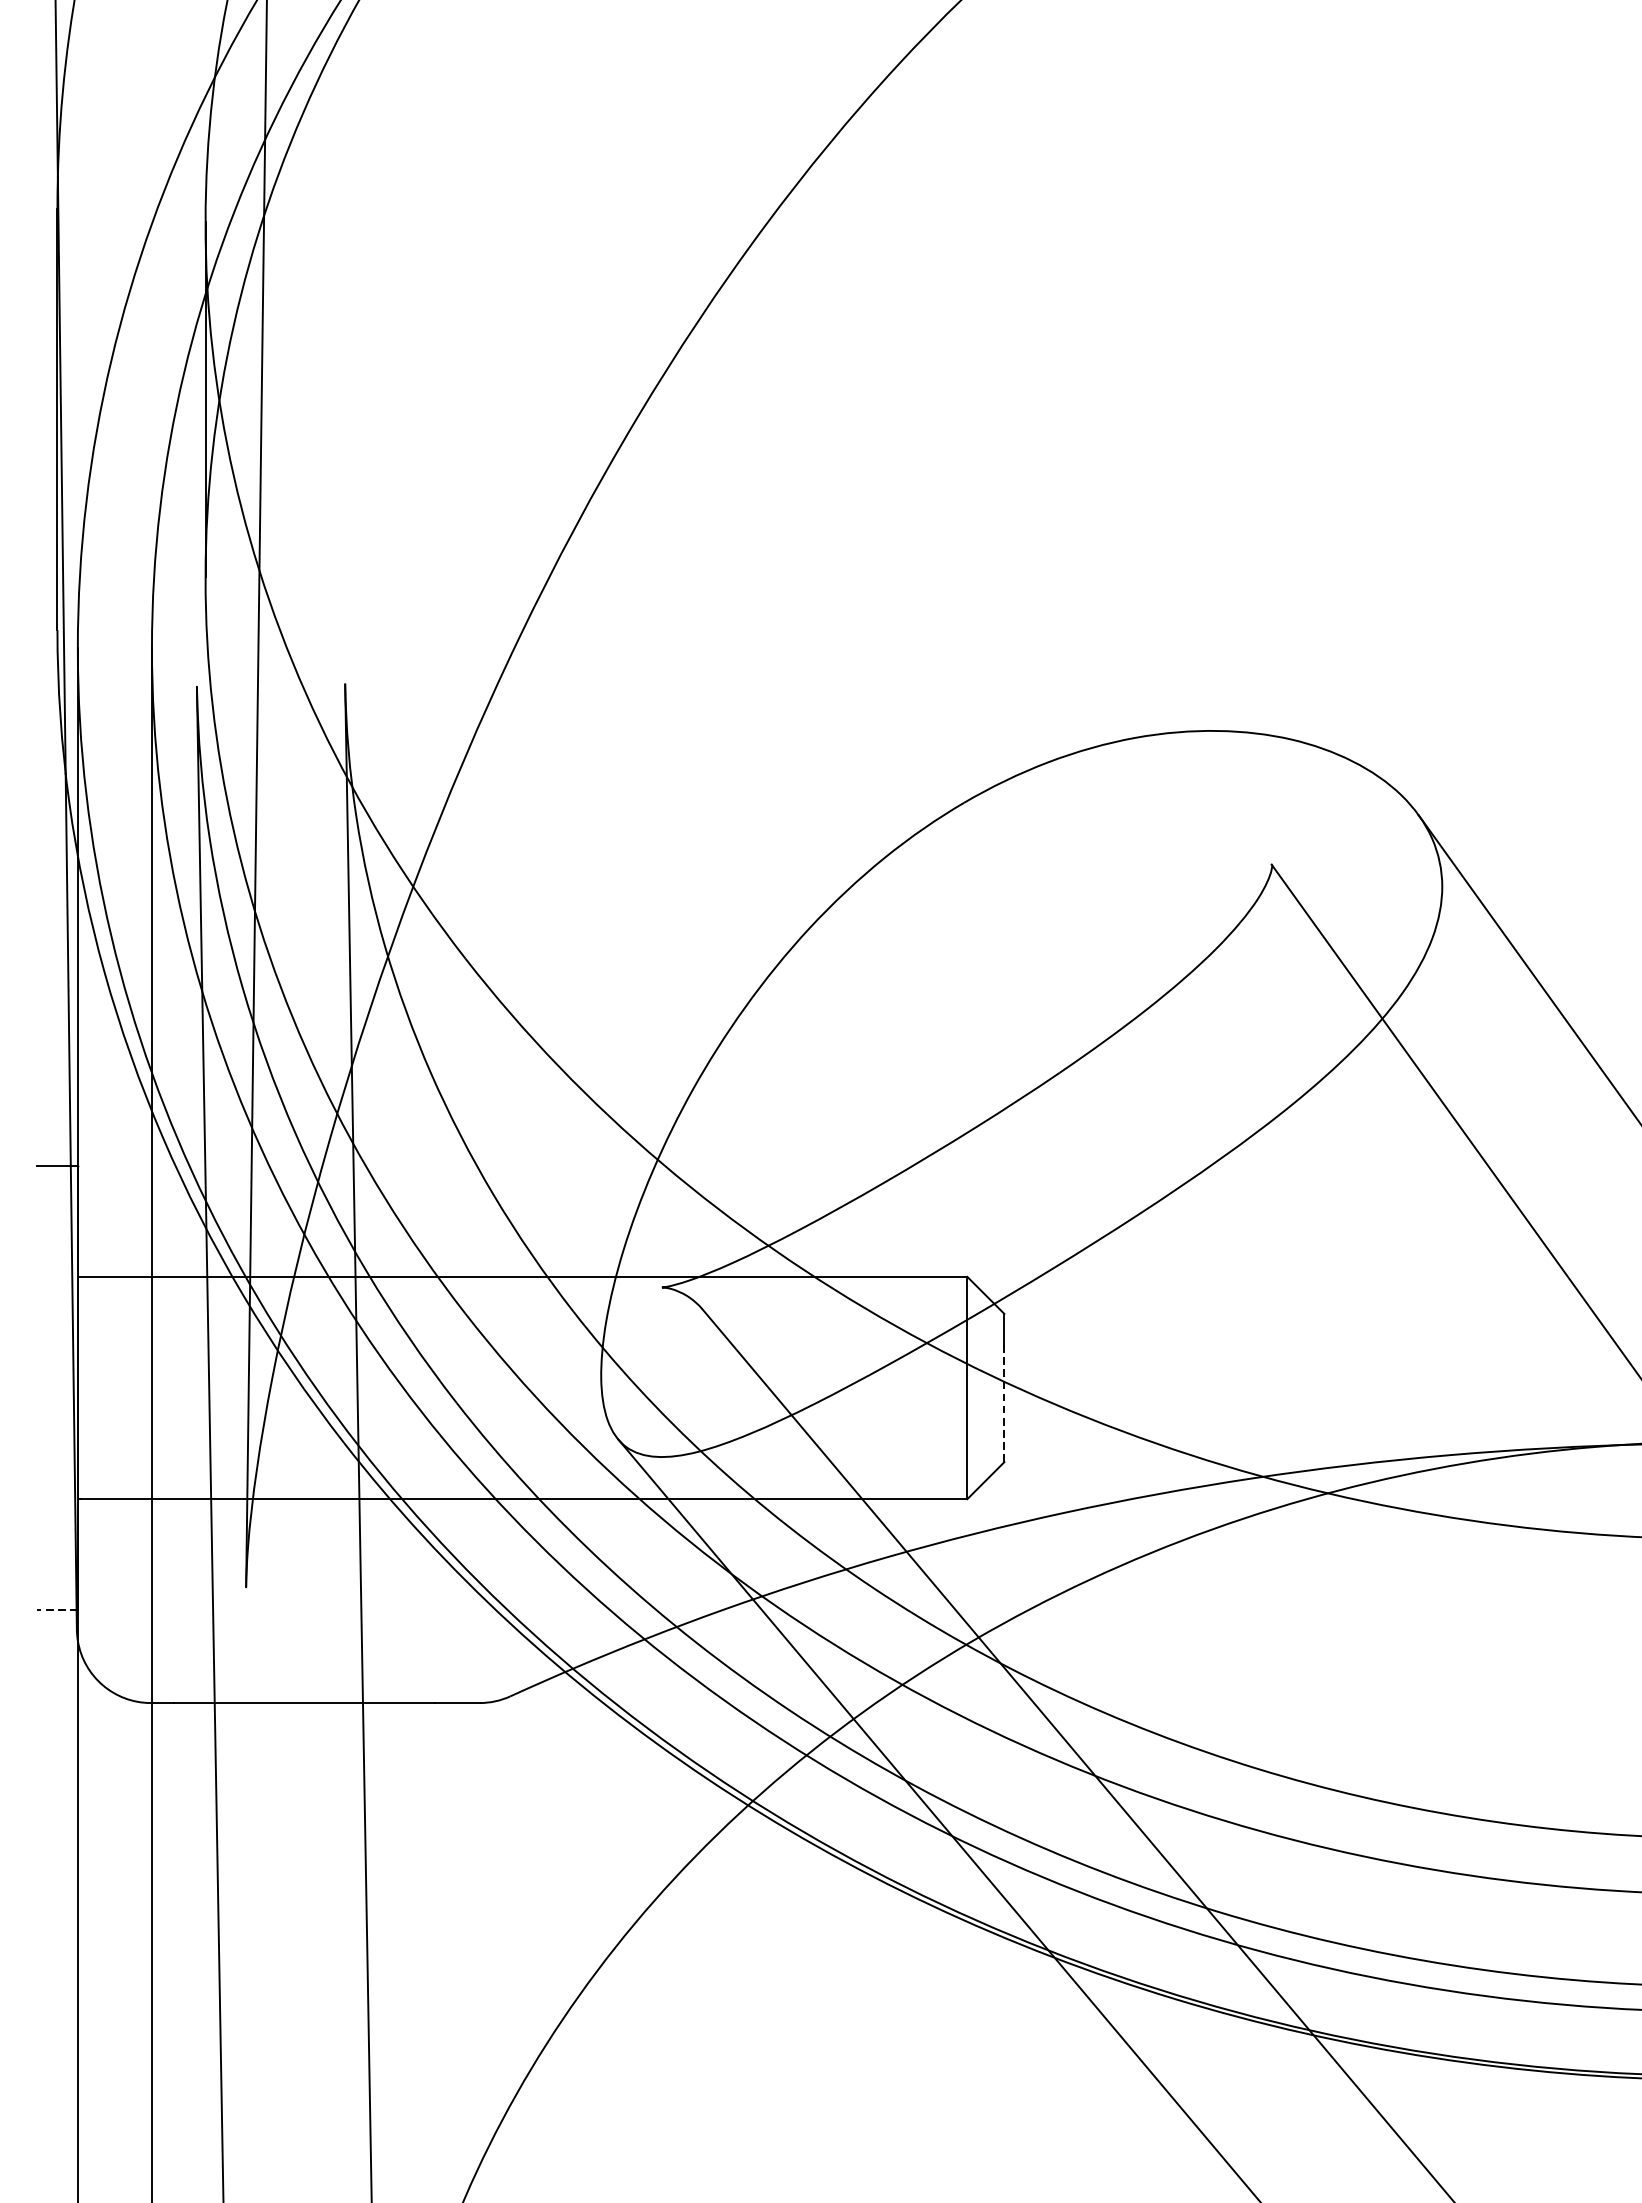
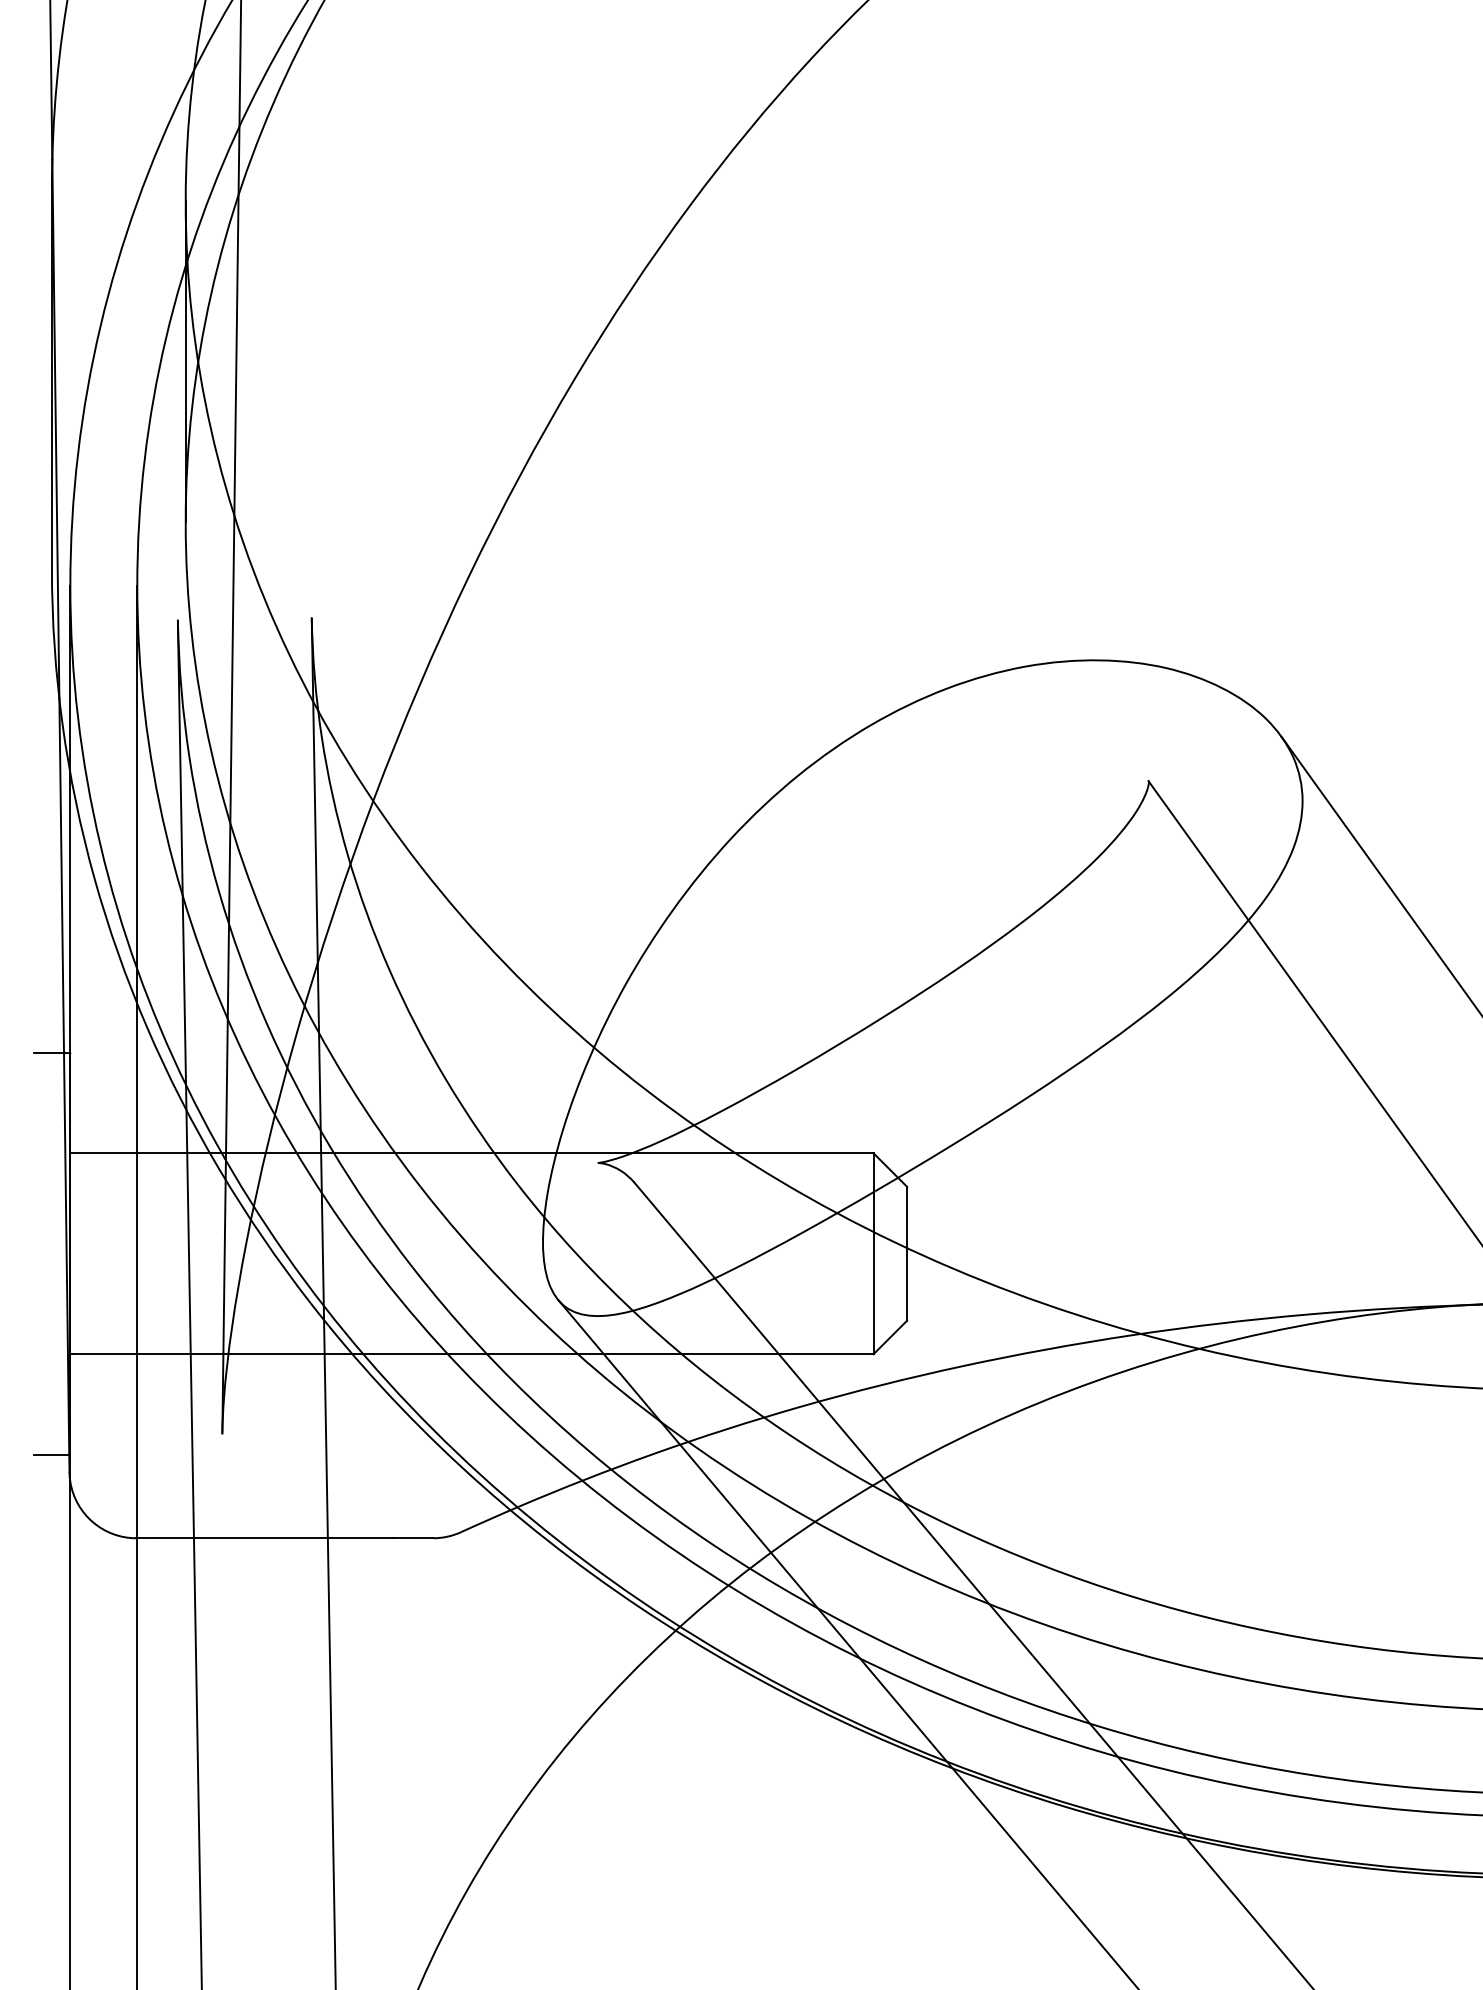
line: (1004, 1403) -> (907, 1267), dashed -> solid
line: (56, 1610) -> (51, 1454), dashed -> solid

